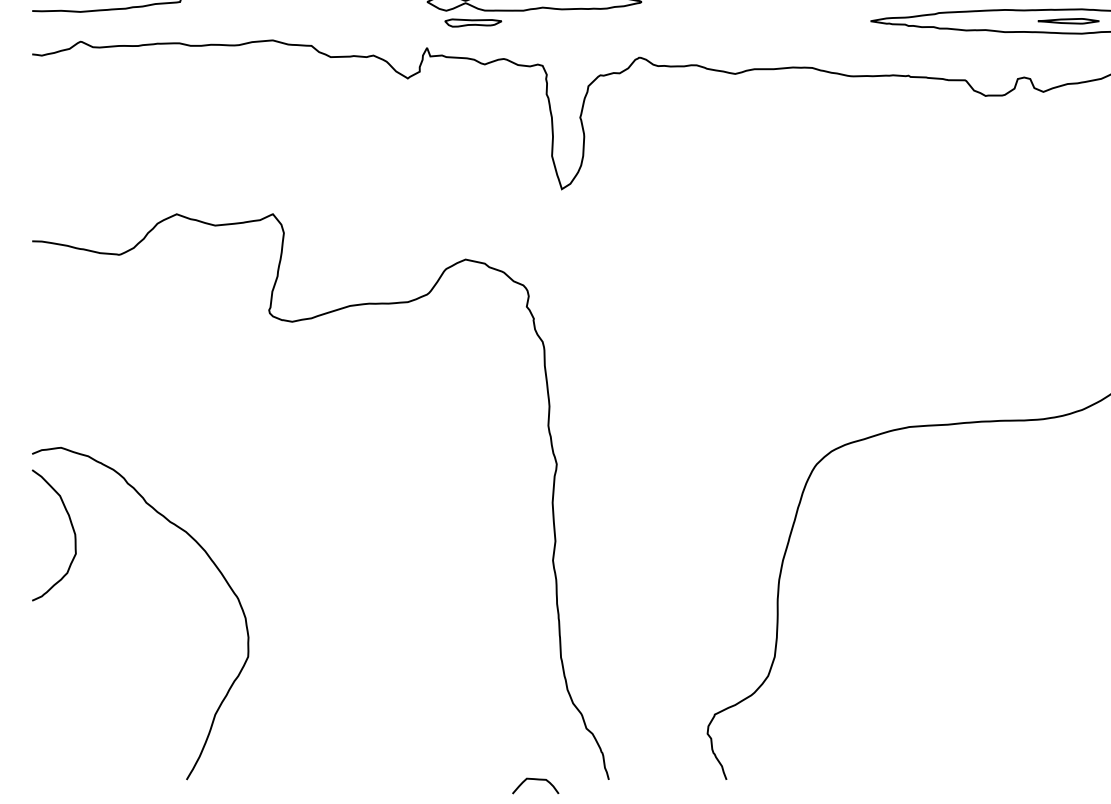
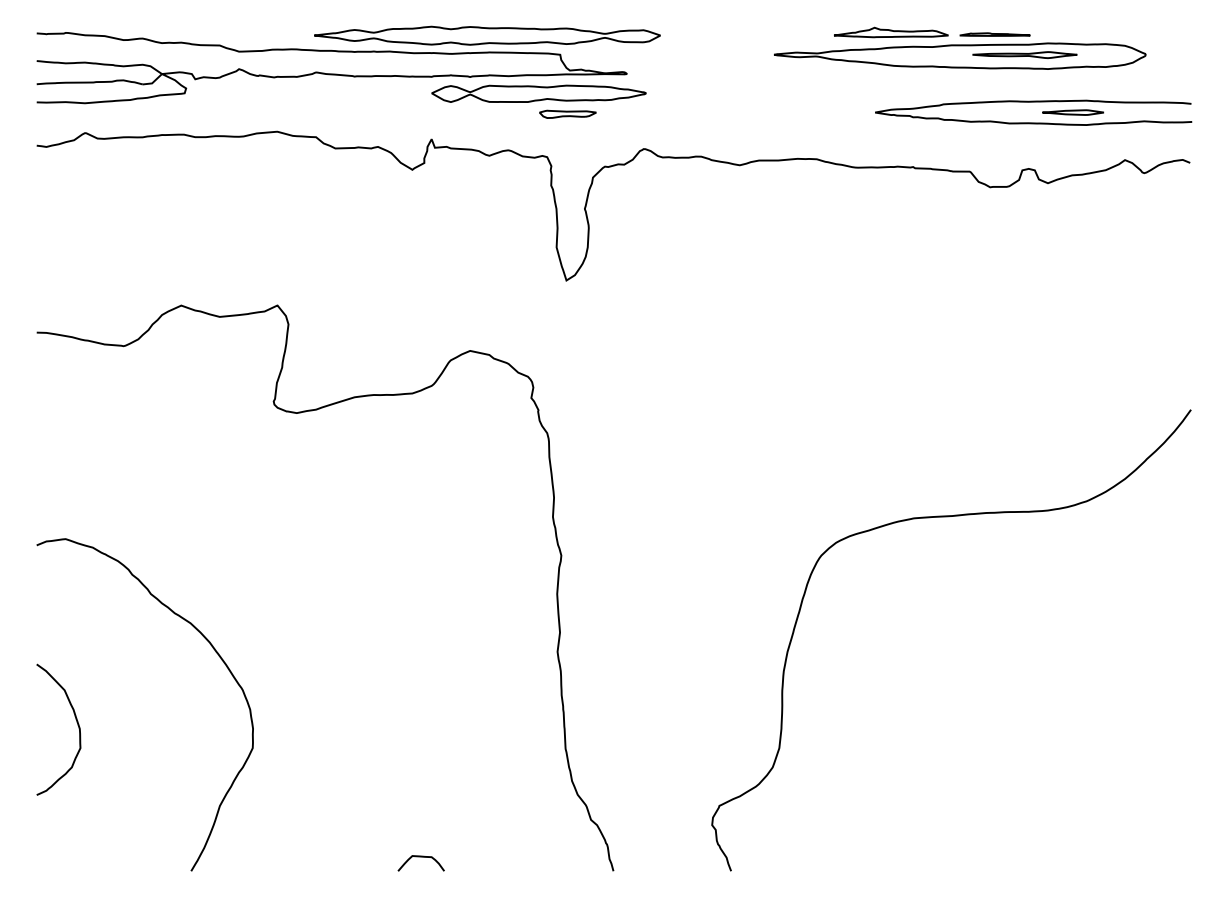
part: (472, 22) -> (567, 113), moved
curve: (71, 528) -> (76, 722), moved
curve: (534, 780) -> (420, 857), moved

